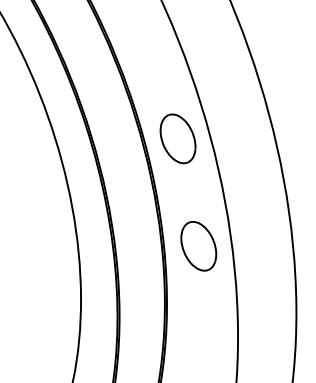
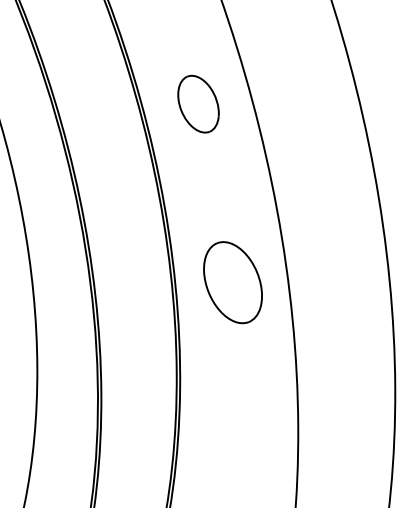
part: (177, 138) -> (197, 103), size x0.7

